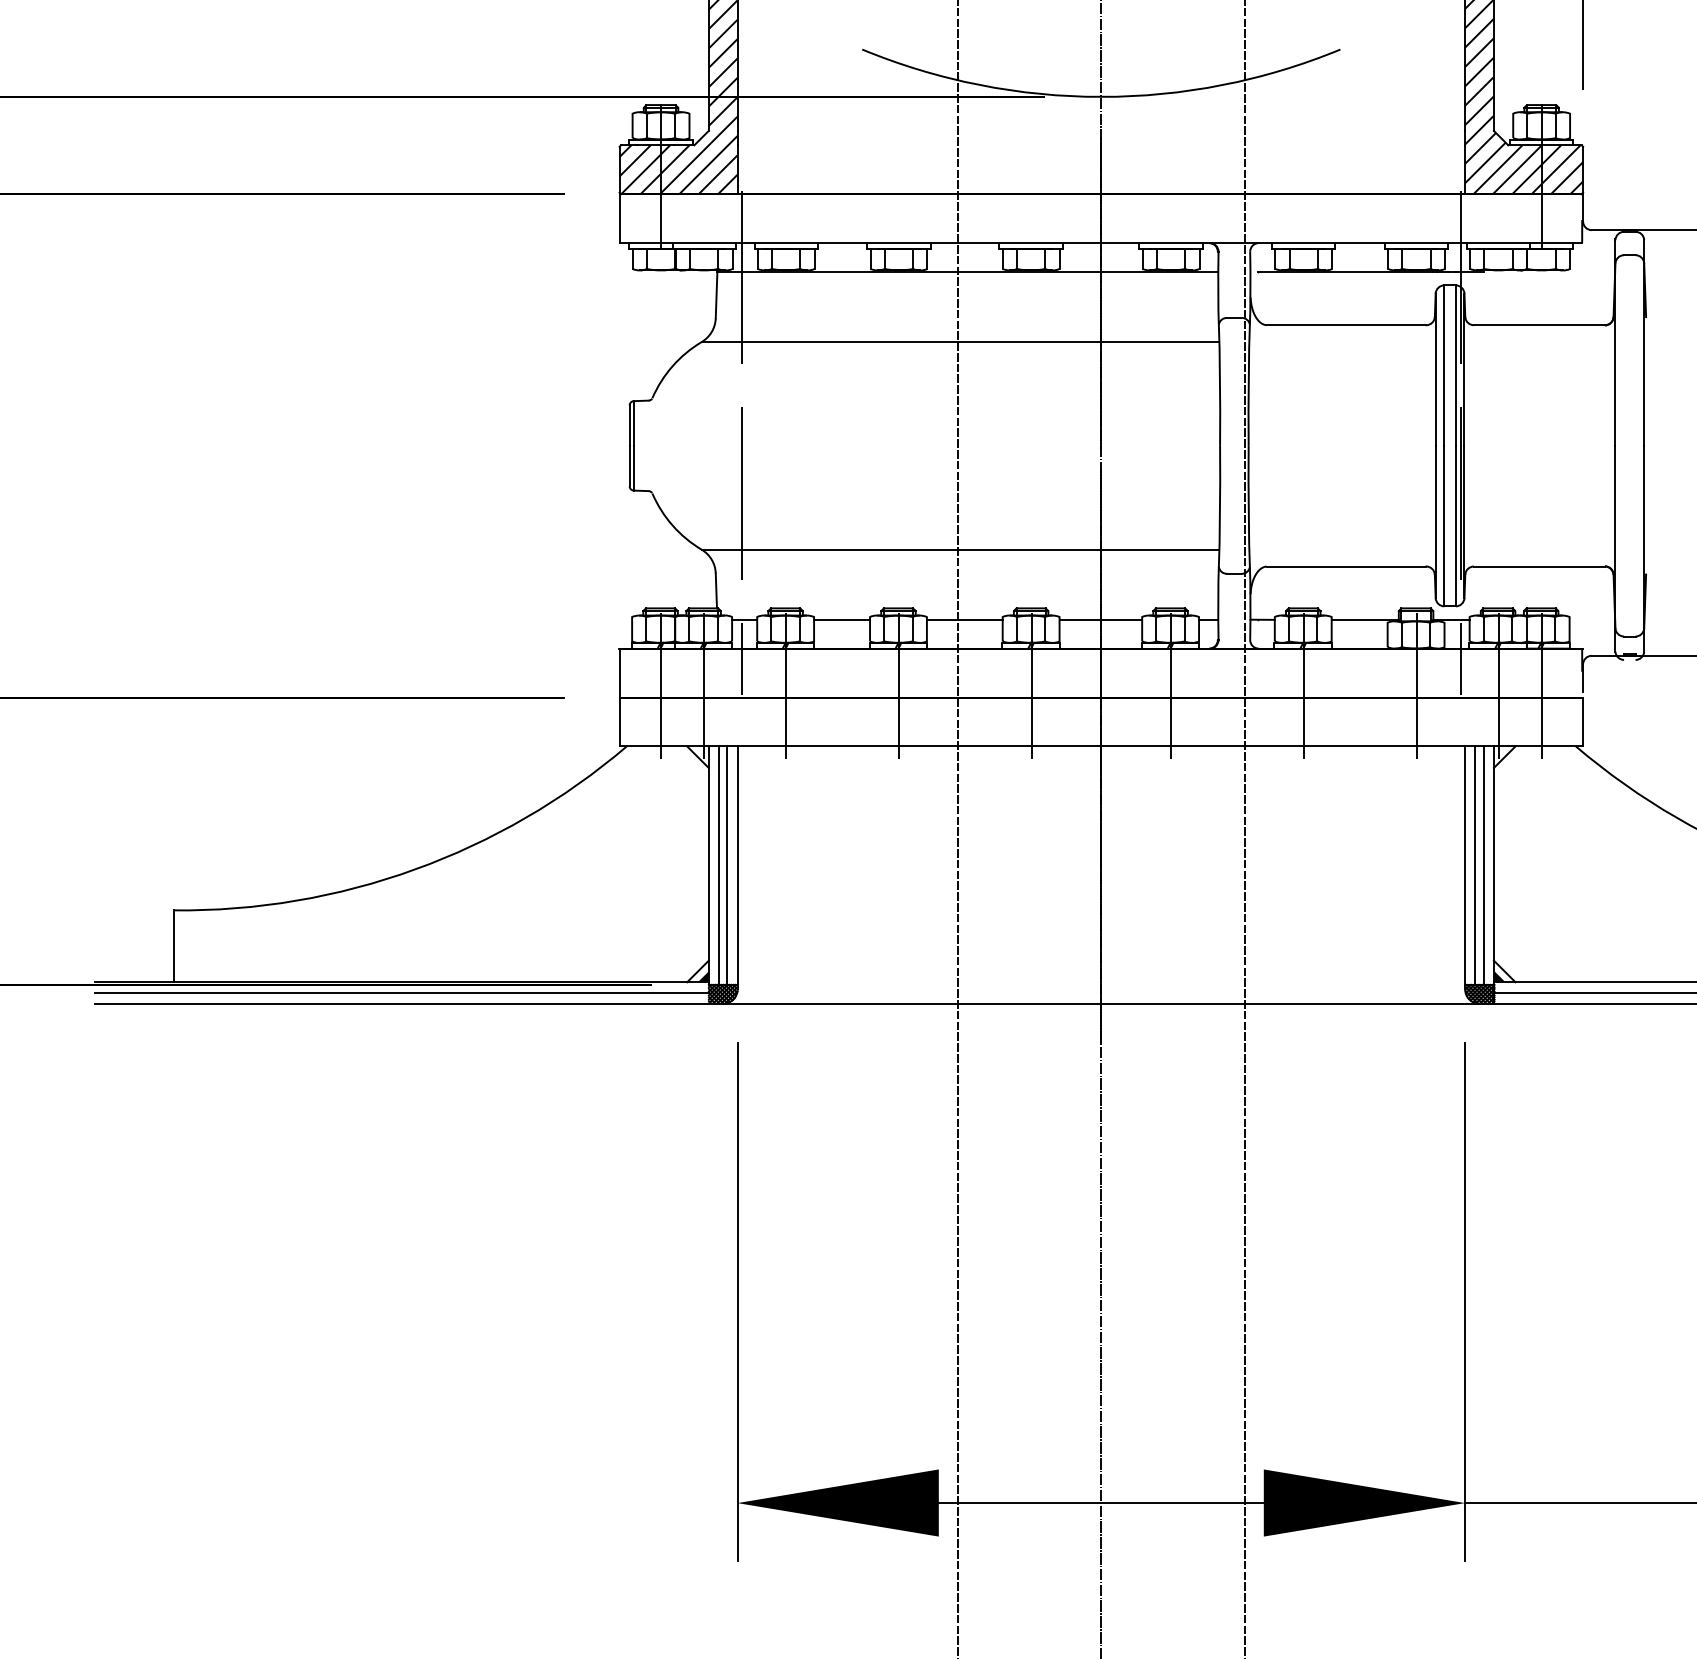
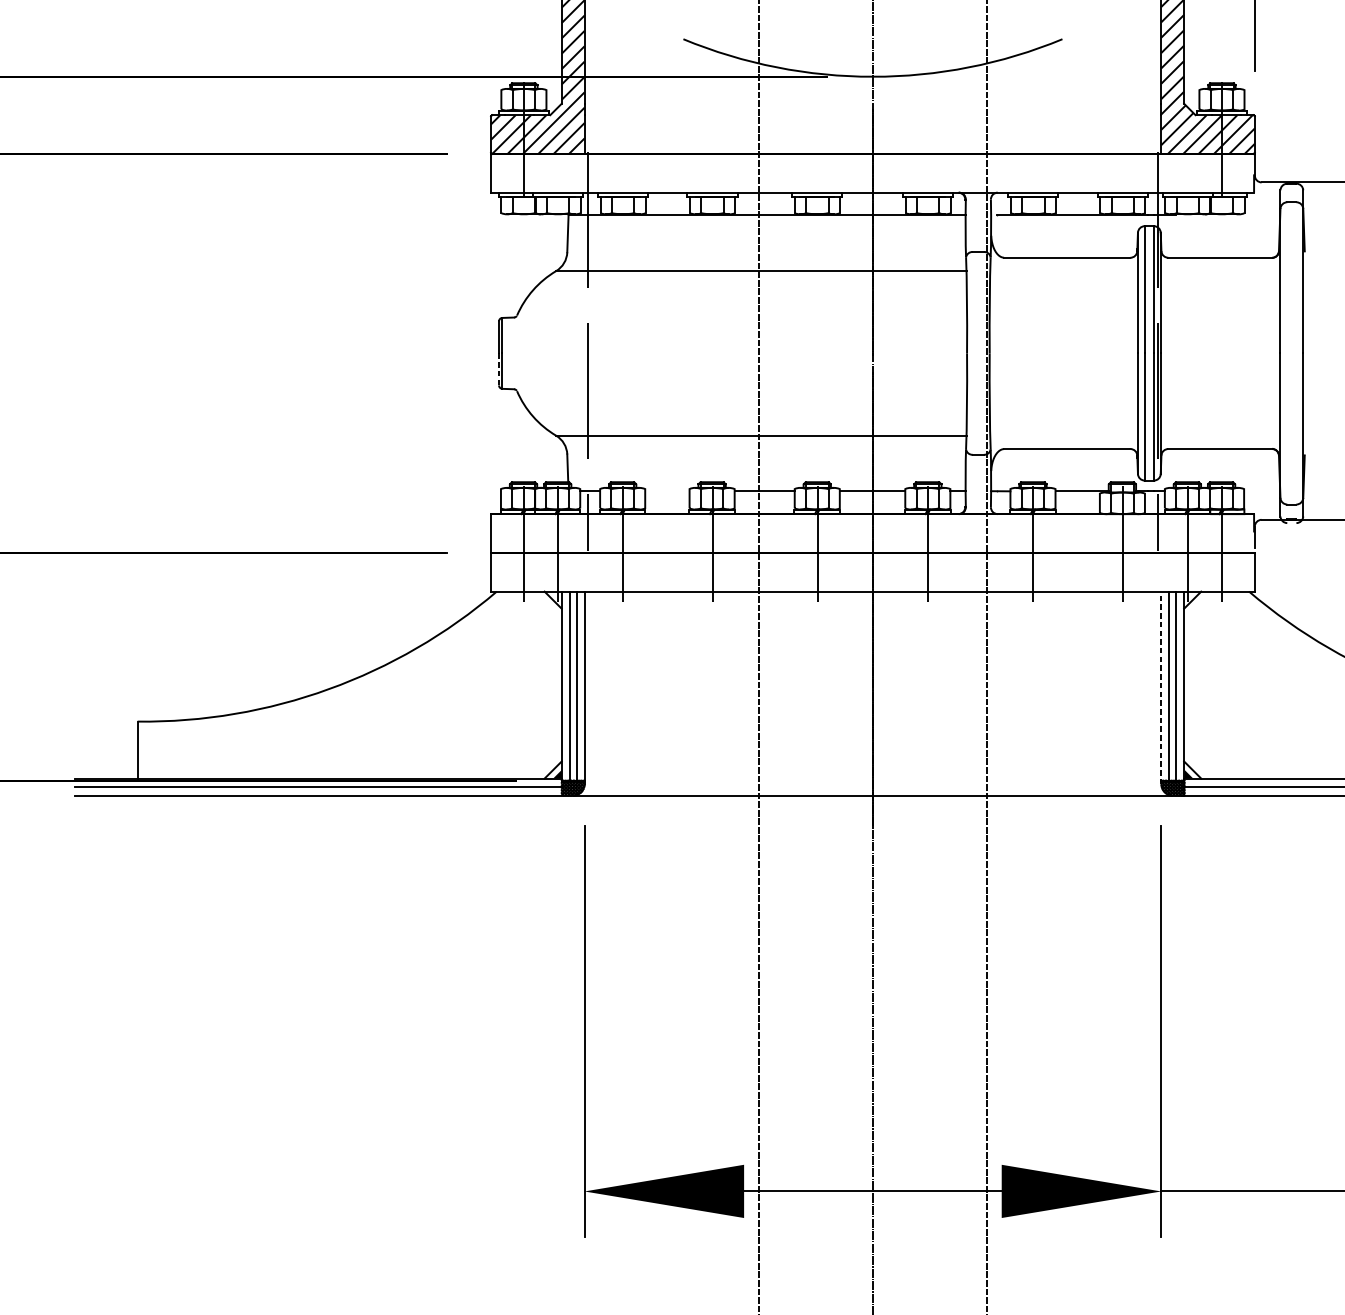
line: (629, 466) -> (498, 369), solid -> dashed
line: (842, 619) -> (667, 491), removed
line: (1465, 867) -> (1161, 687), solid -> dashed

